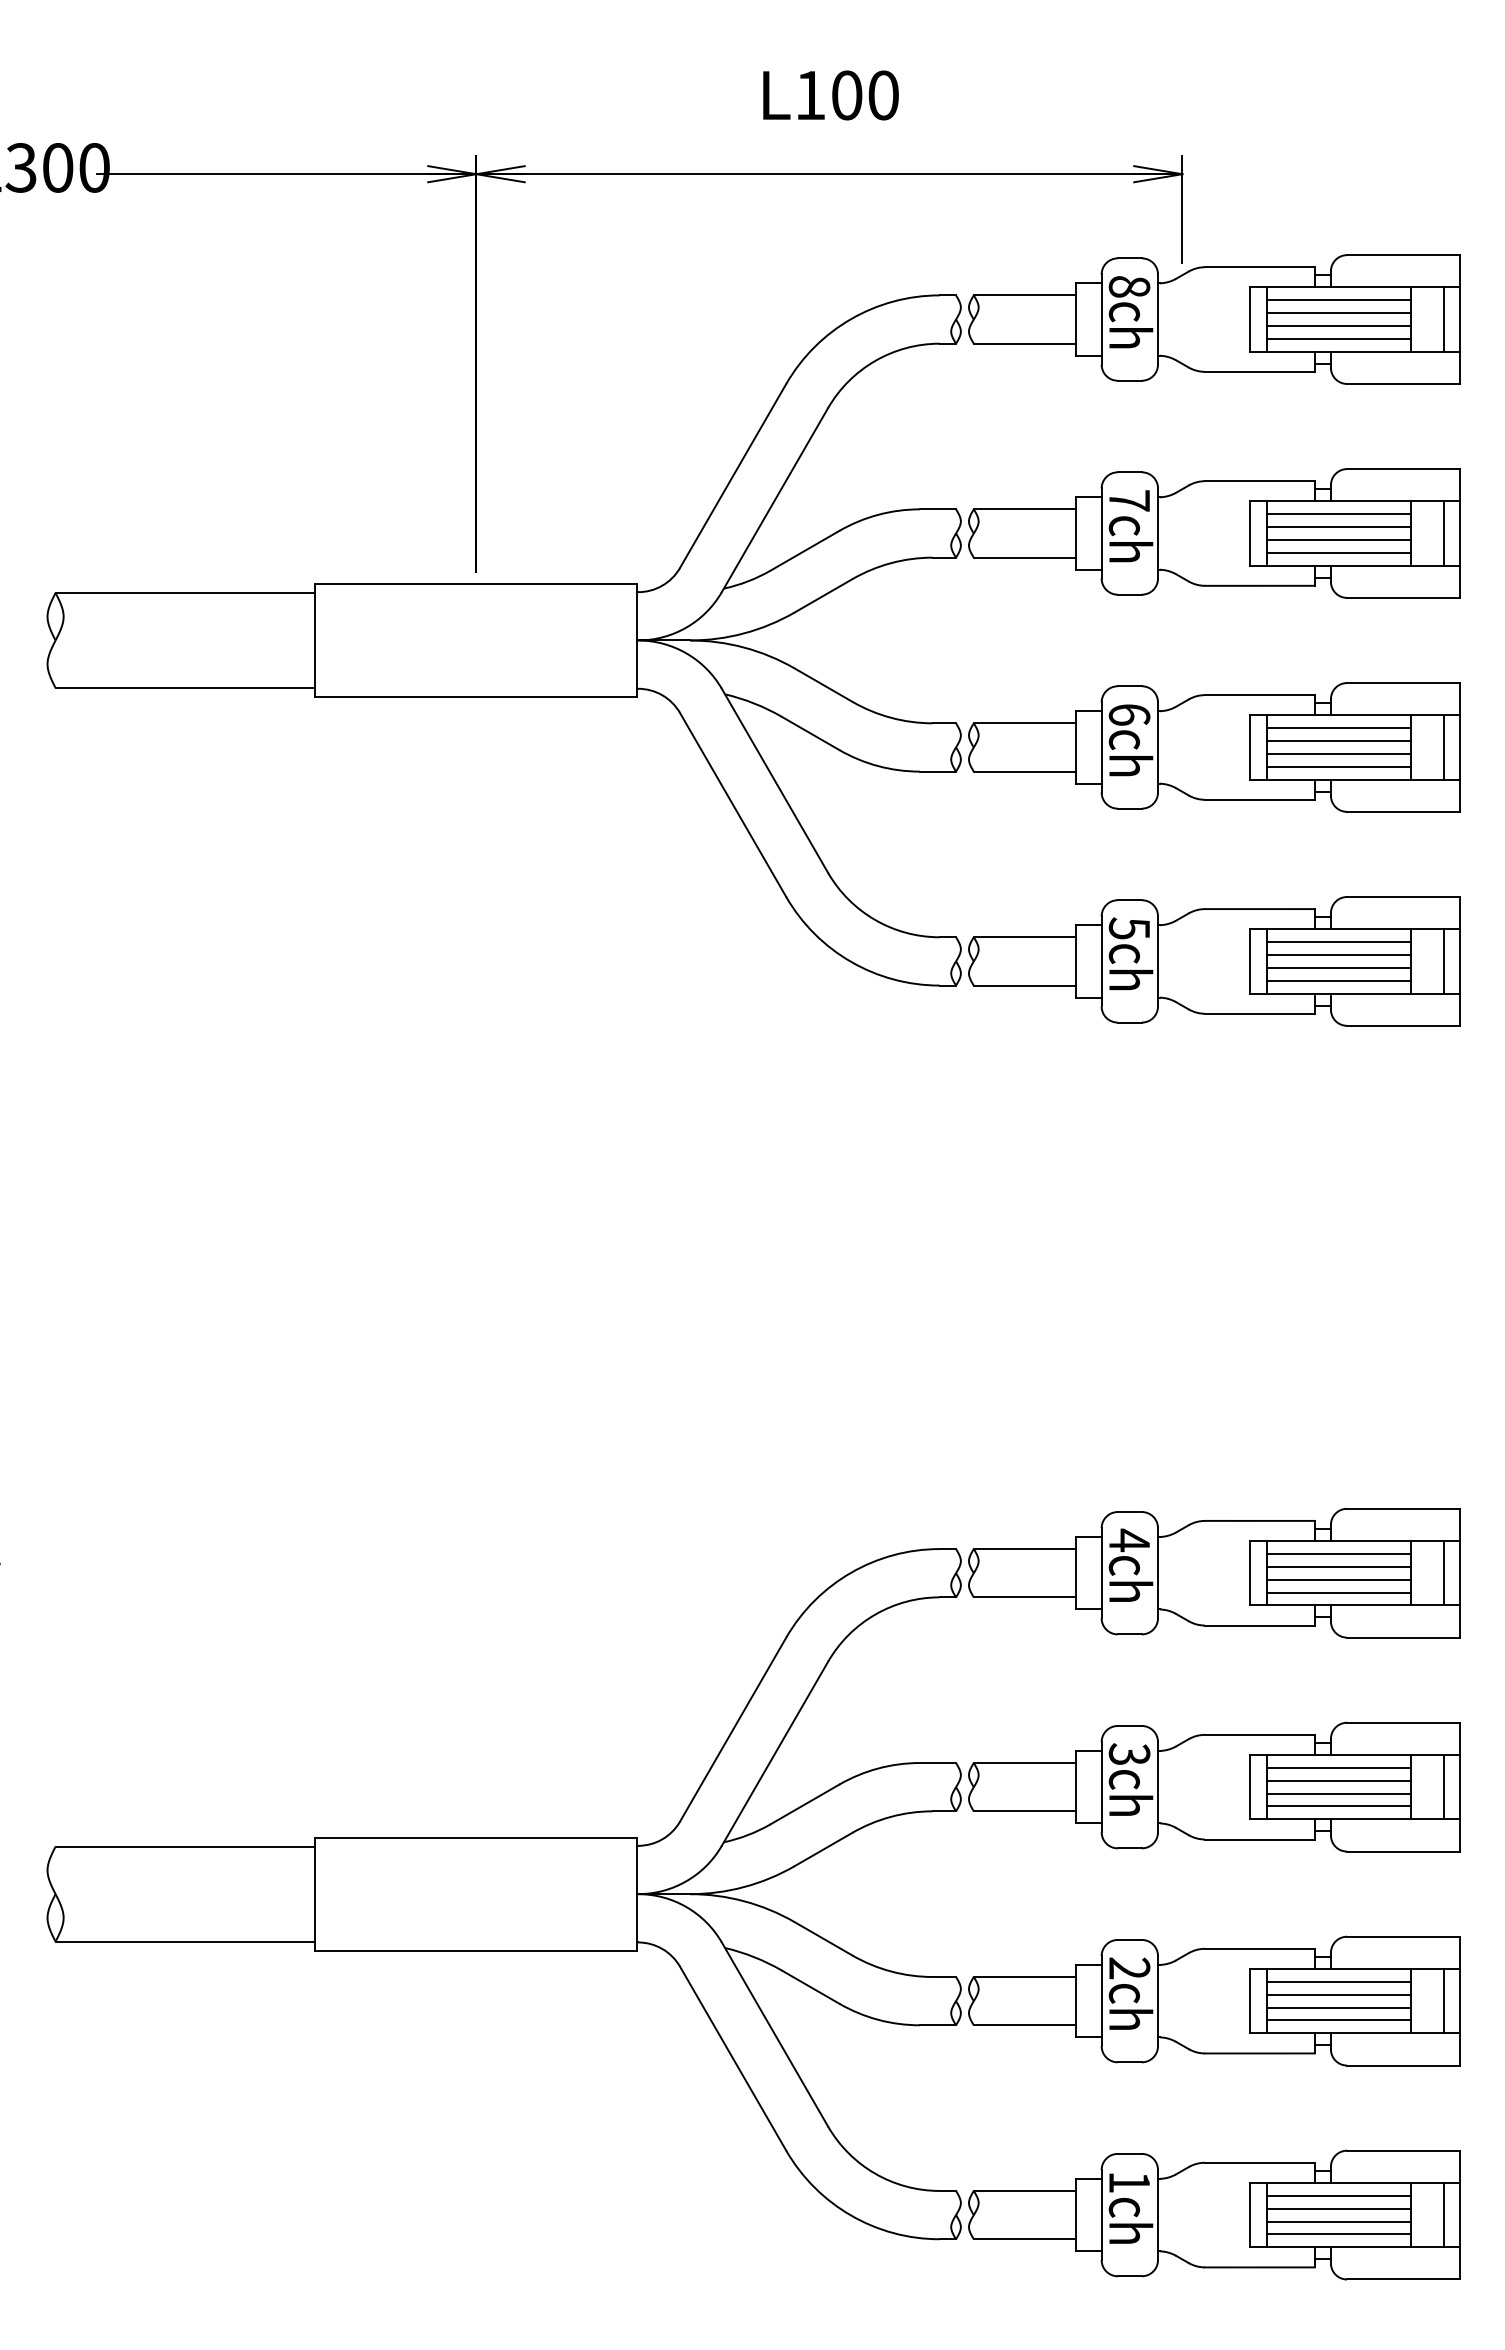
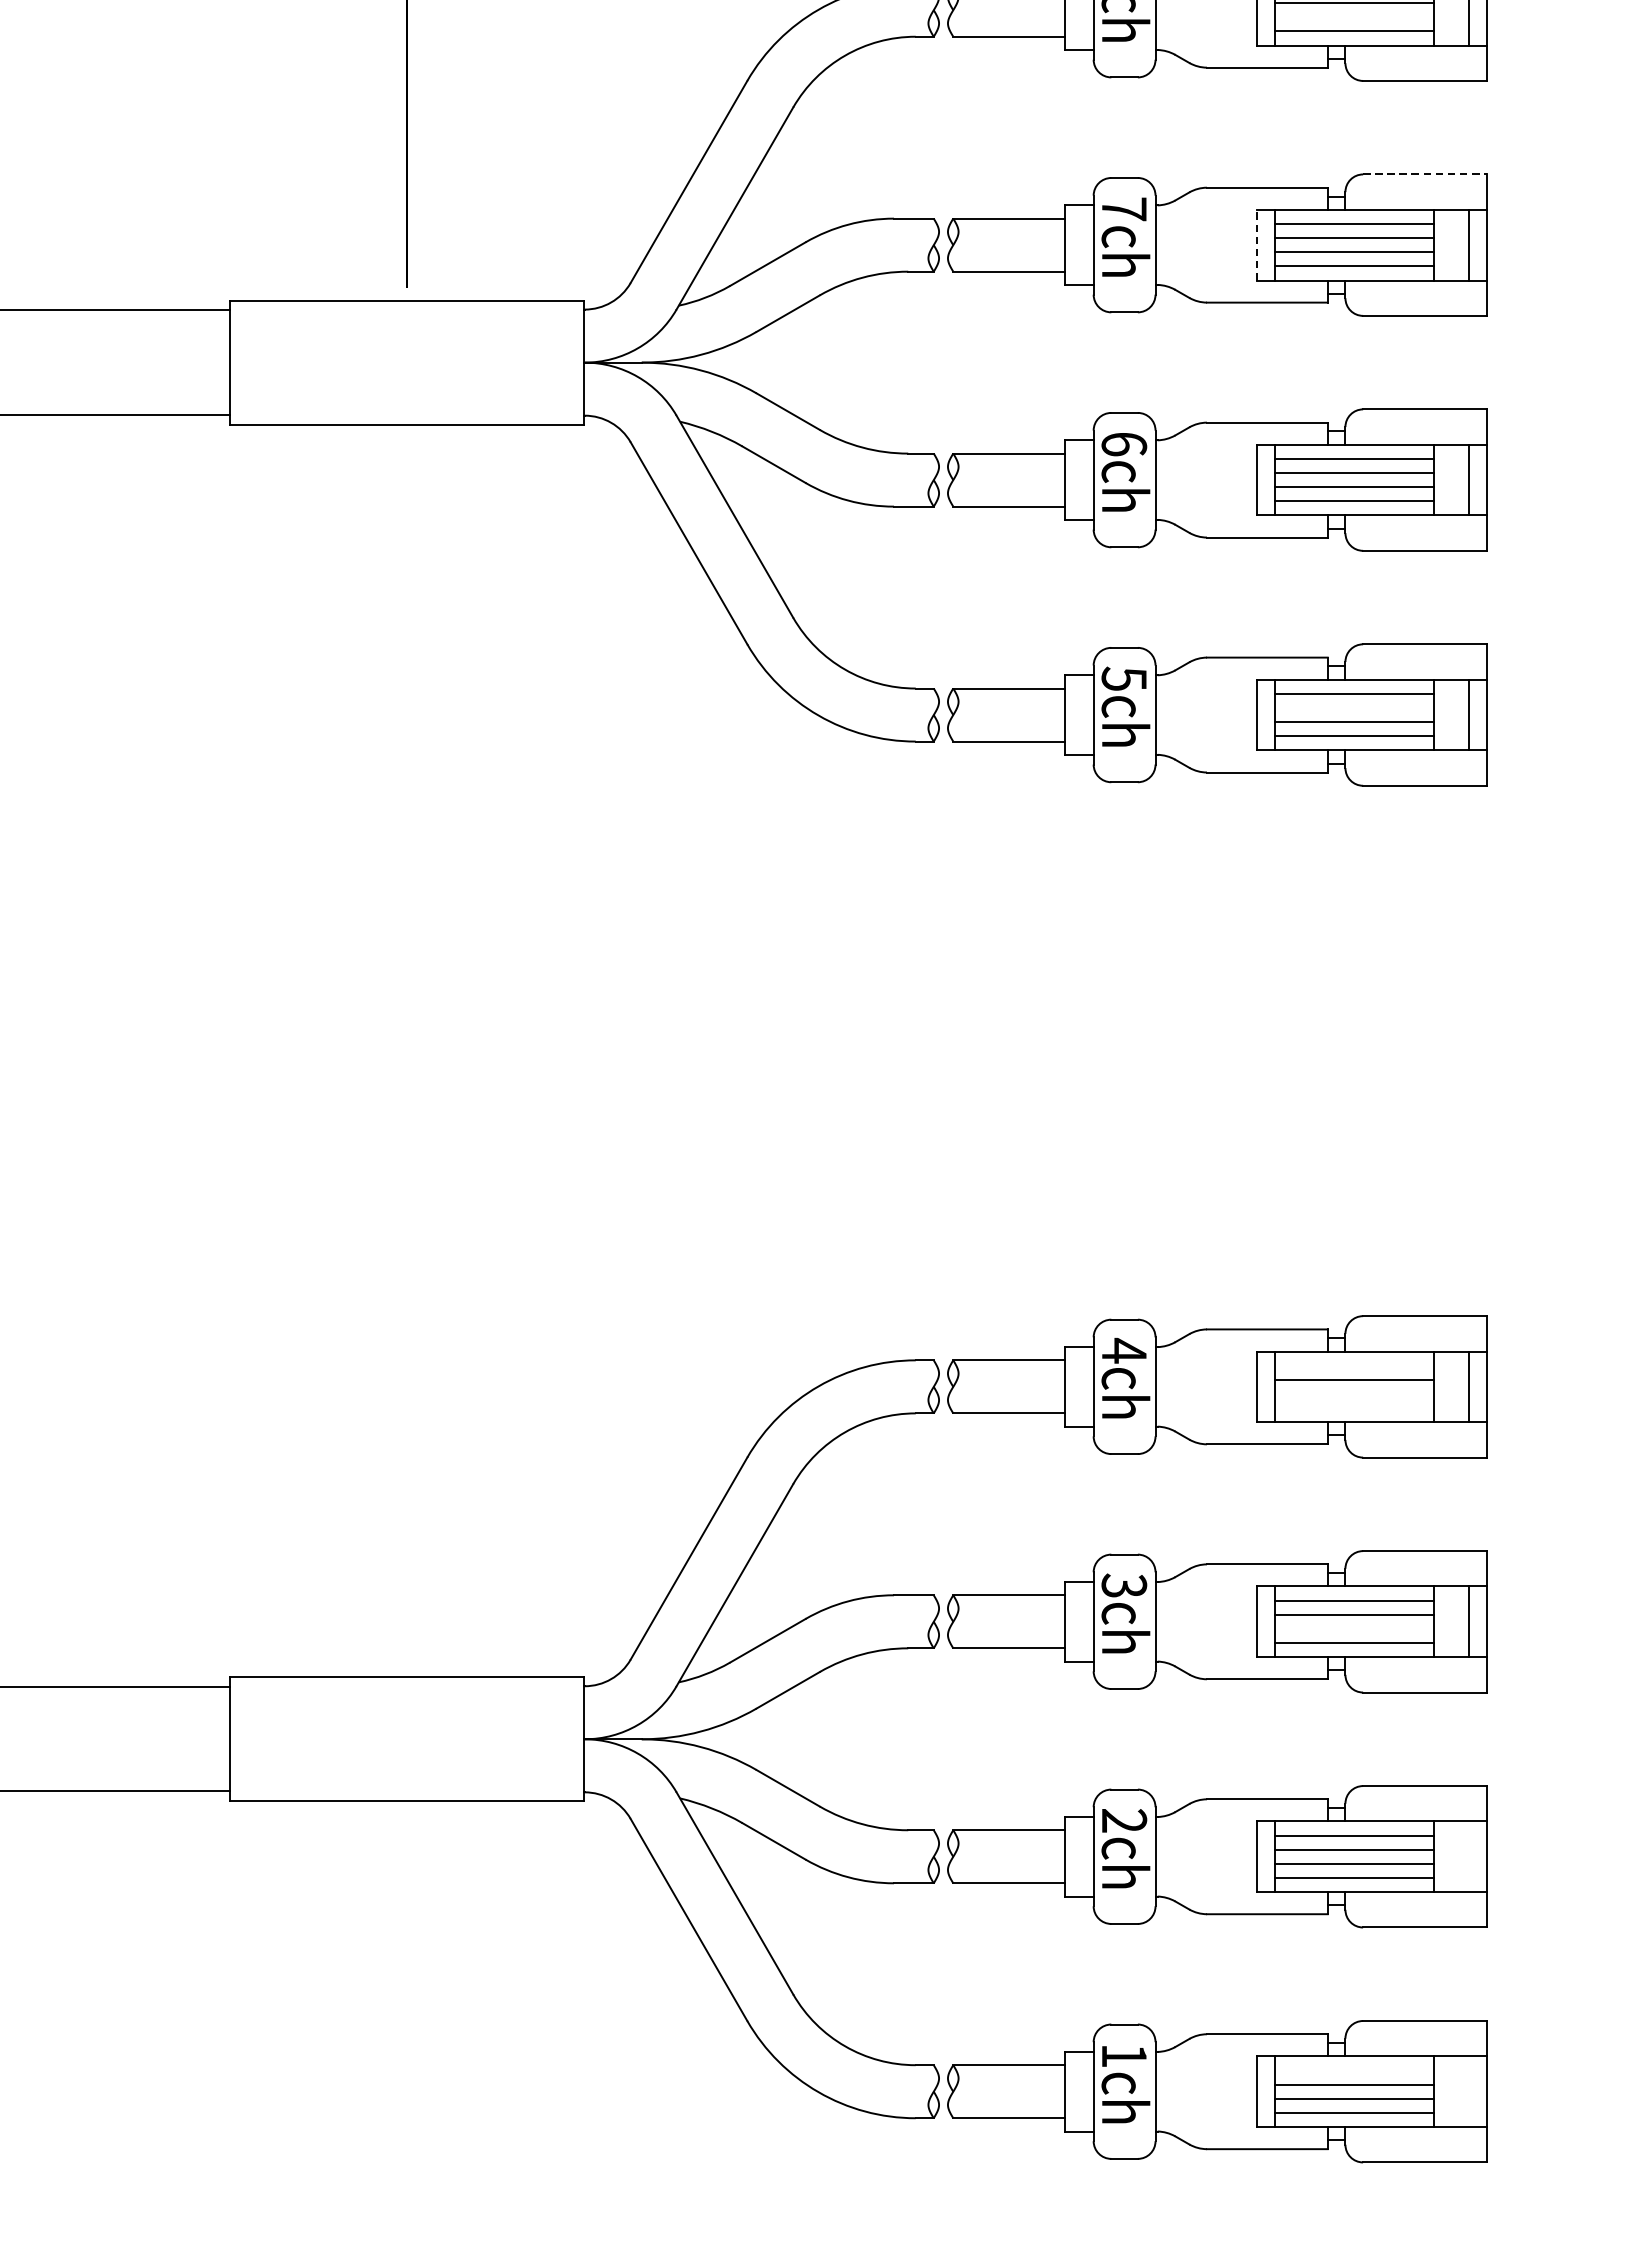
line: (1338, 326) -> (1353, 17), removed
line: (1403, 469) -> (1425, 174), solid -> dashed
line: (1250, 533) -> (1257, 245), solid -> dashed
line: (1338, 954) -> (1353, 707), removed
line: (1338, 1553) -> (1353, 1365), removed
line: (1338, 1579) -> (1353, 1393), removed
line: (1338, 1592) -> (1353, 1408), removed
line: (1338, 1793) -> (1353, 1628), removed
line: (1443, 2000) -> (1469, 1856), removed
line: (1338, 2195) -> (1353, 2070), removed
line: (1443, 2214) -> (1469, 2091), removed

